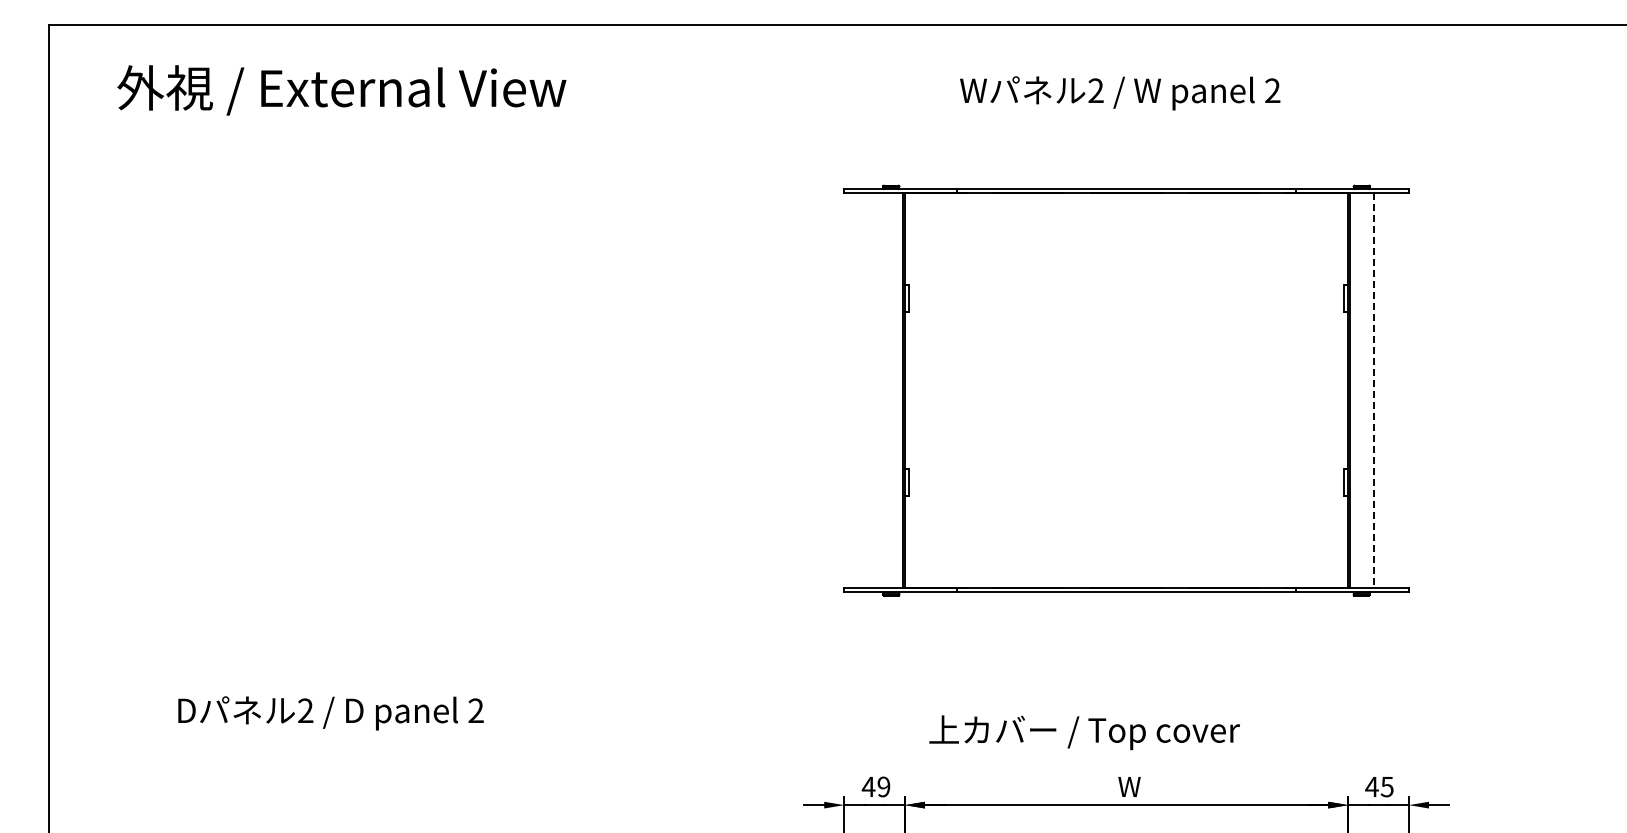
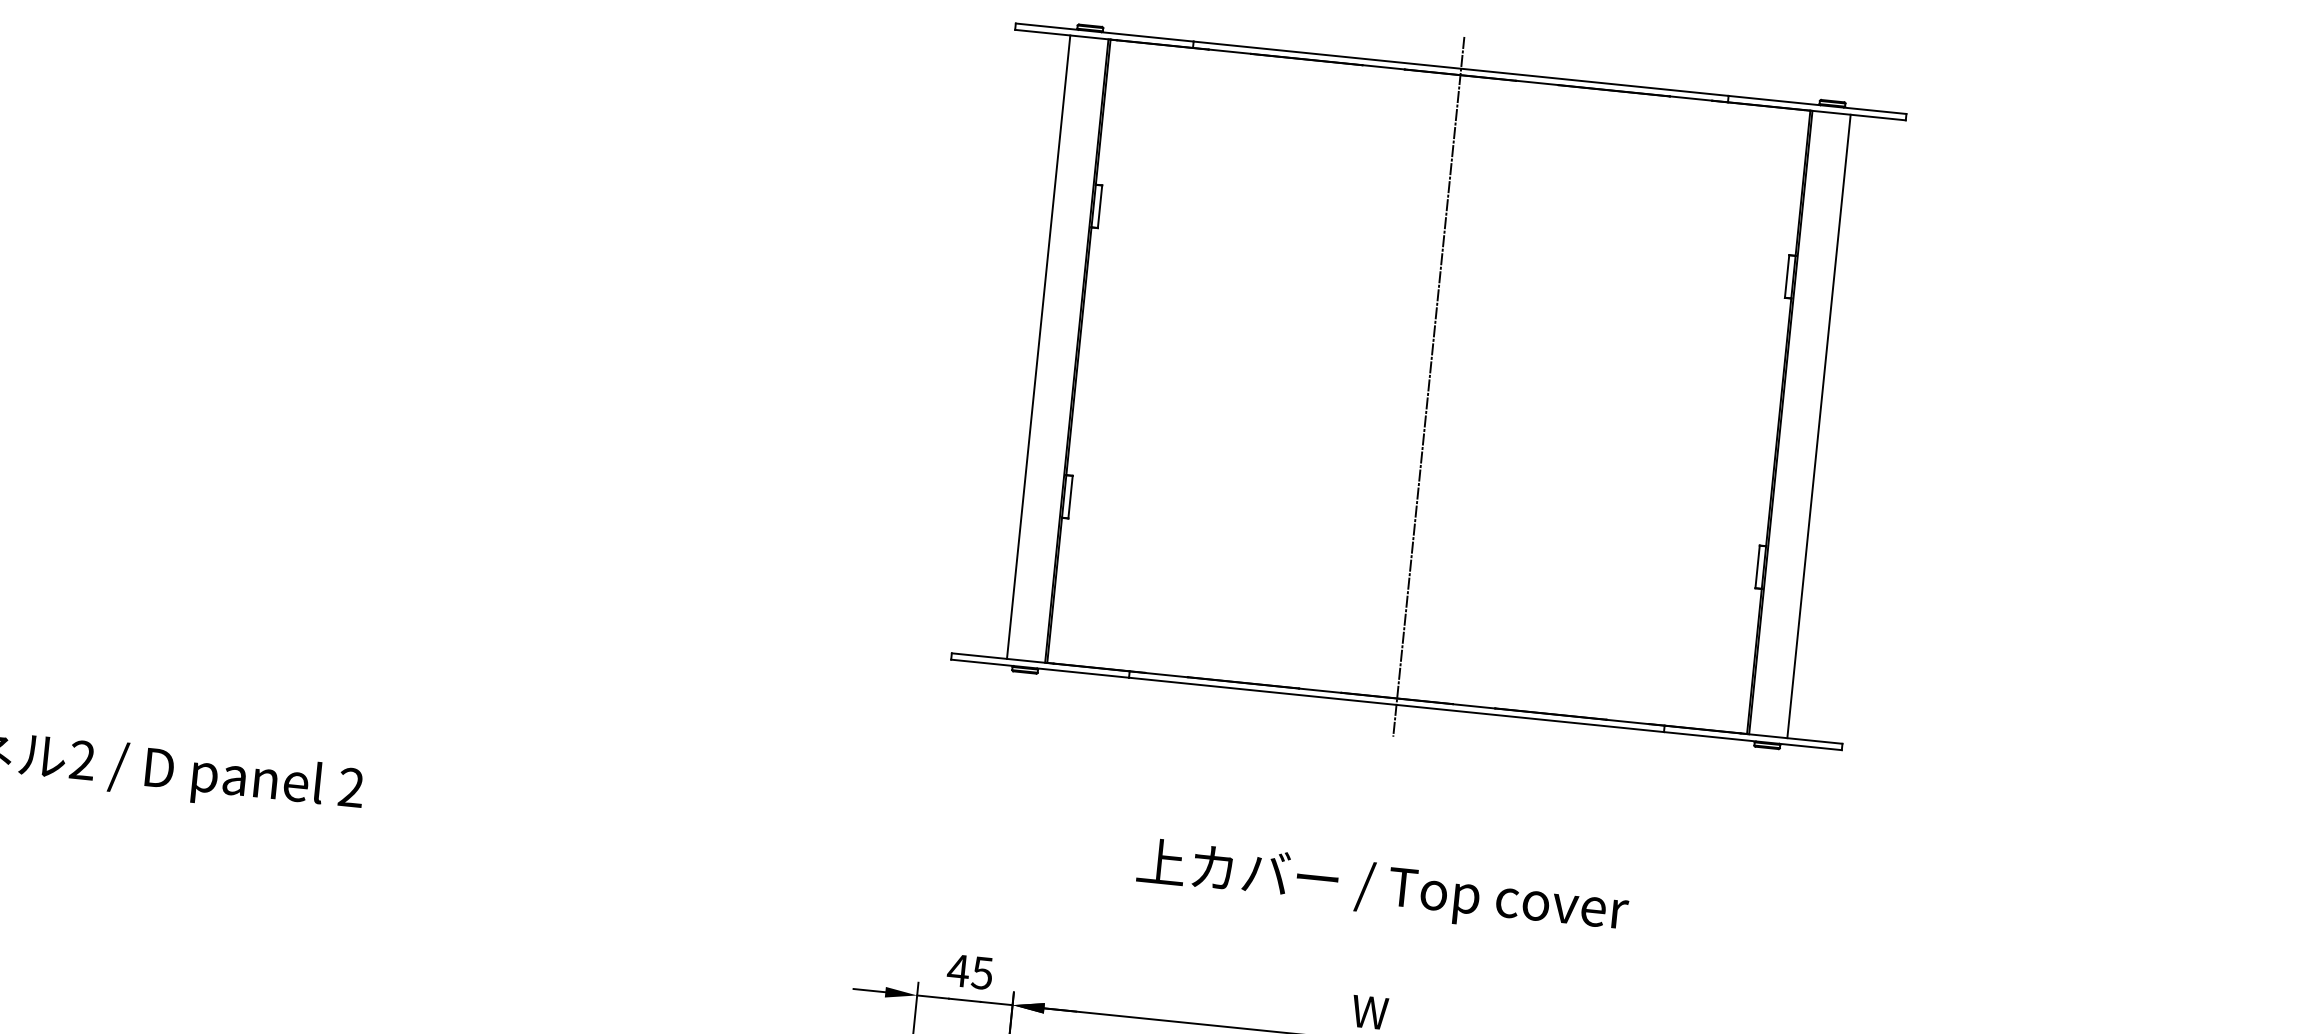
line: (879, 390) -> (1039, 346), added
line: (1126, 390) -> (1428, 386), added
line: (1373, 390) -> (1818, 426), dashed -> solid
text: (1084, 732) -> (1382, 888), moved
text: (883, 786) -> (981, 972), 49 -> 45

